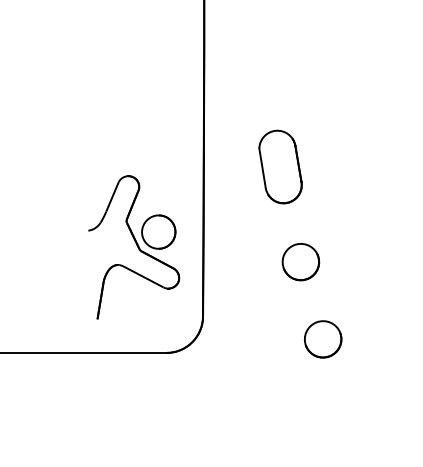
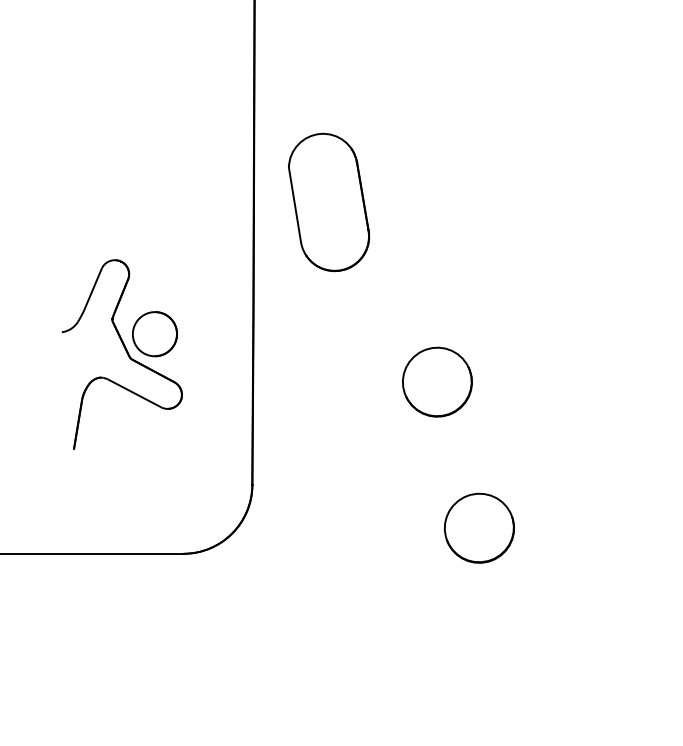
part: (280, 166) -> (328, 201), moved
part: (134, 247) -> (122, 354), size x0.7

